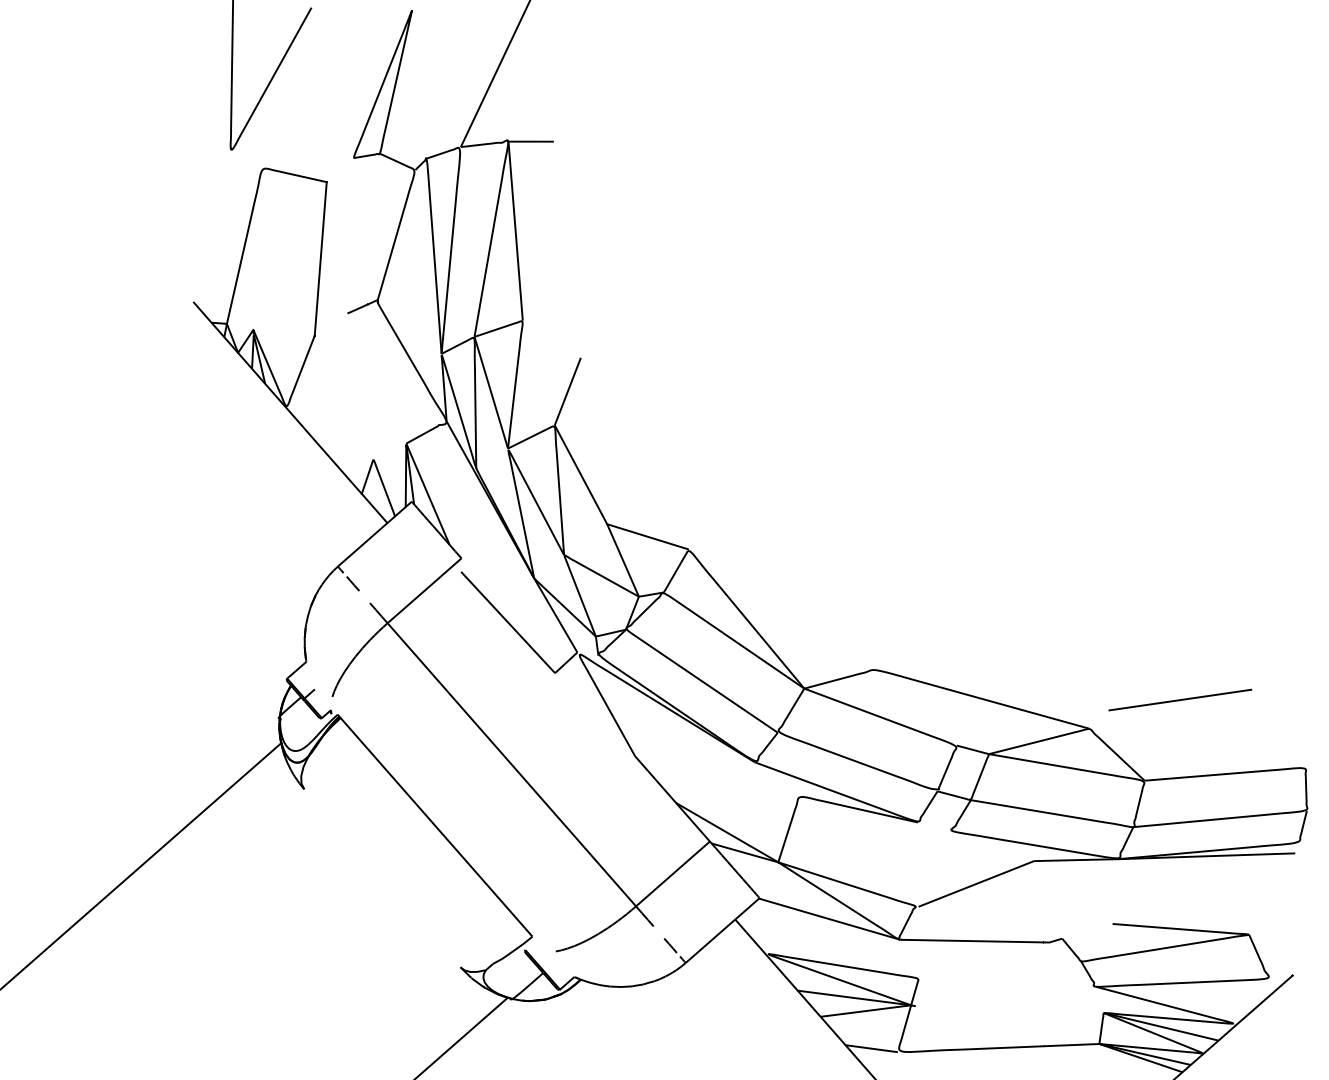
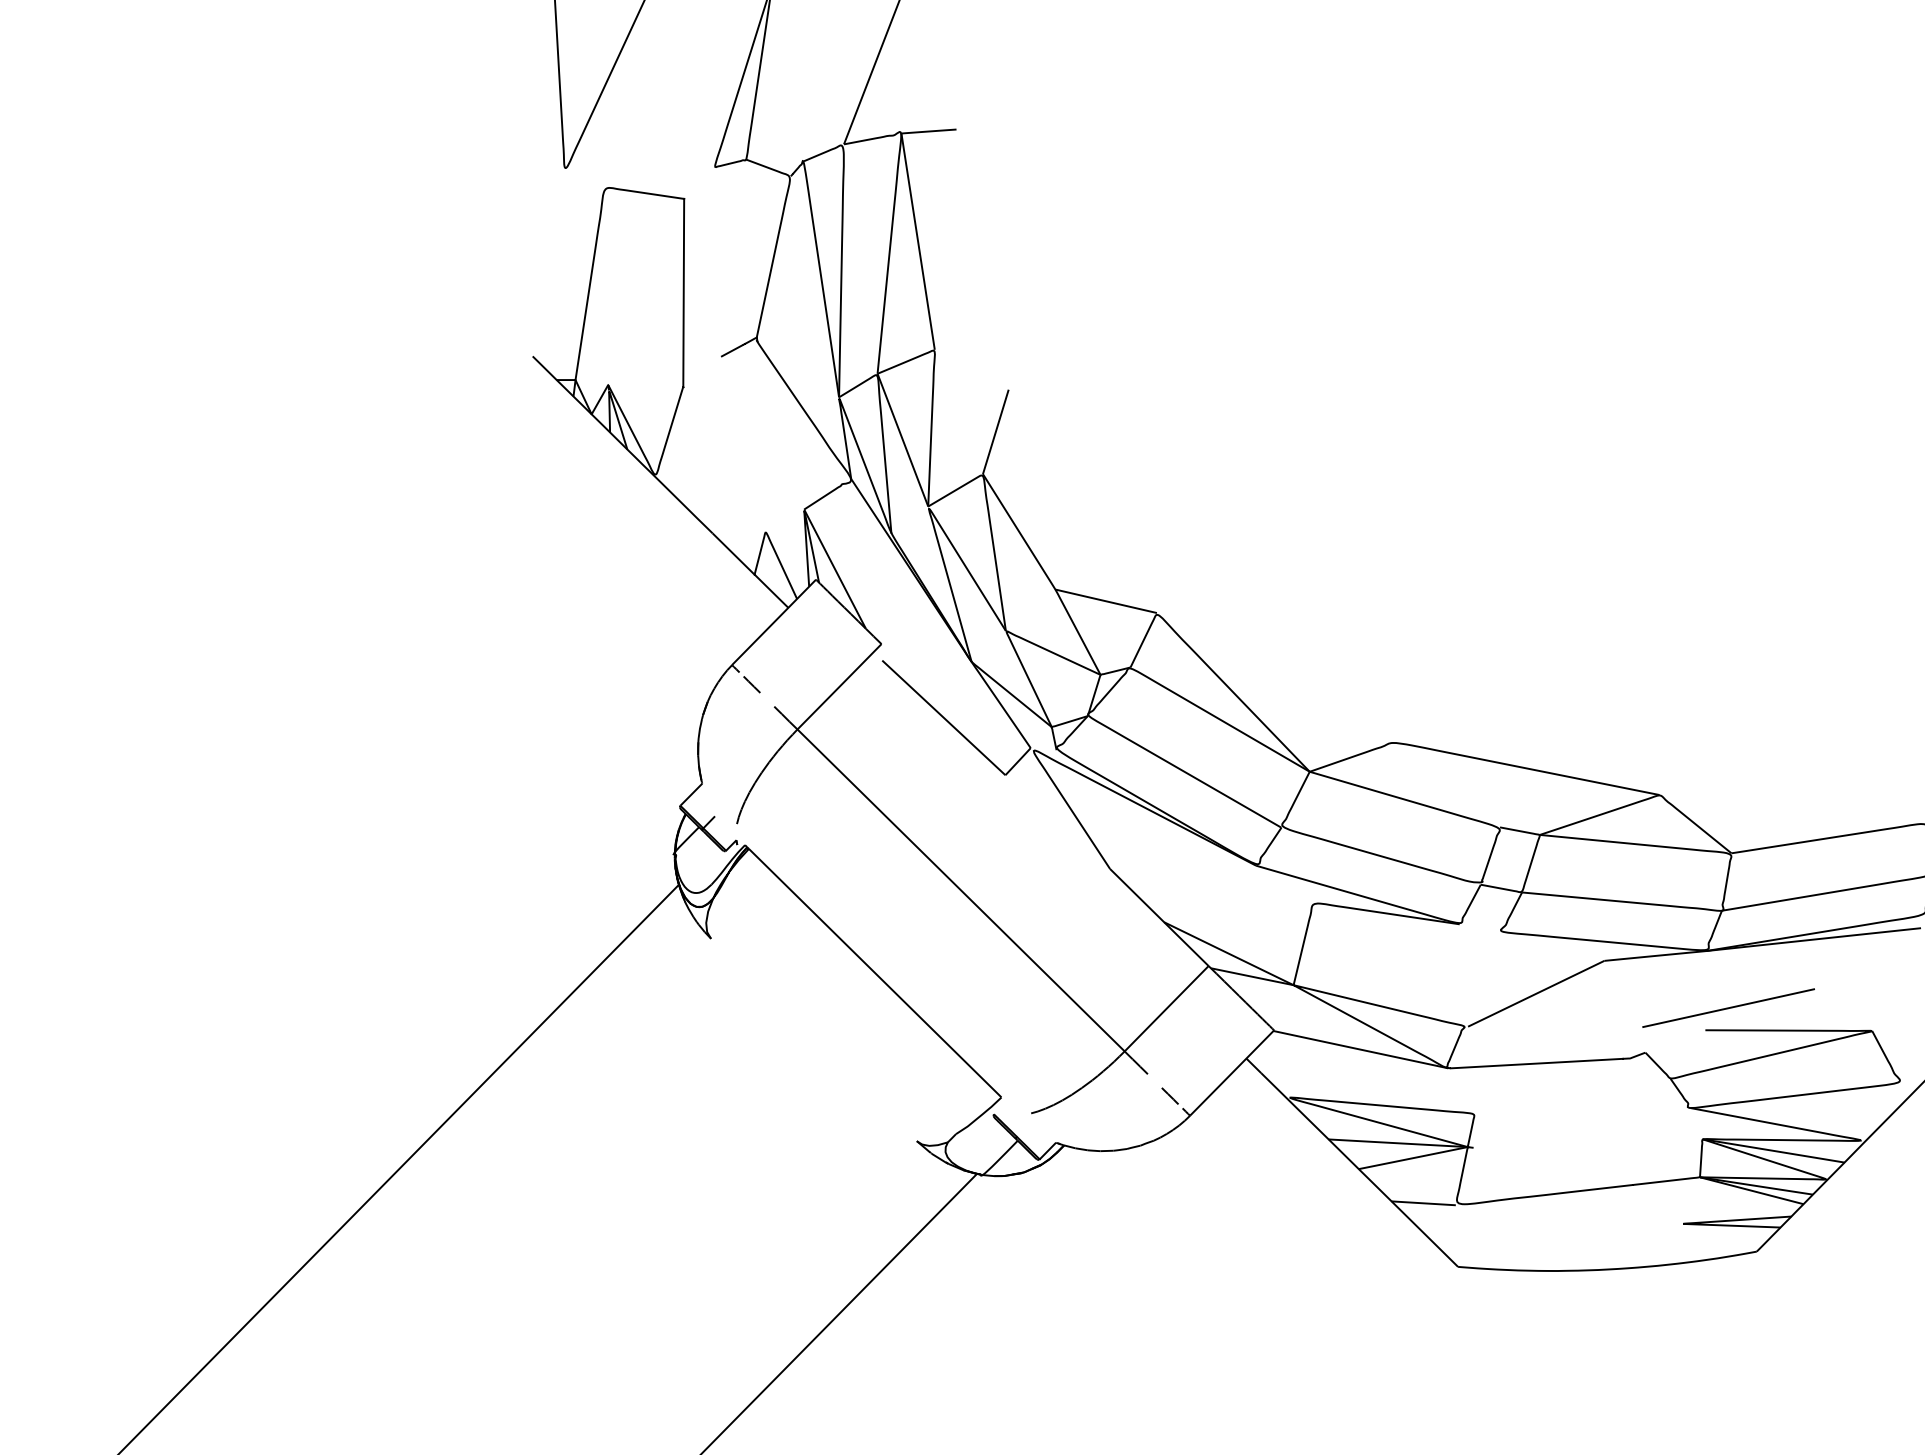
line: (1180, 699) -> (1728, 1007), moved

